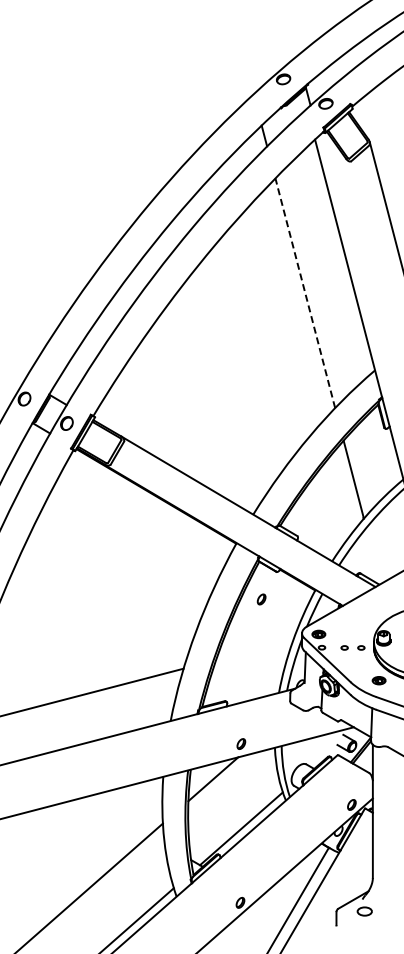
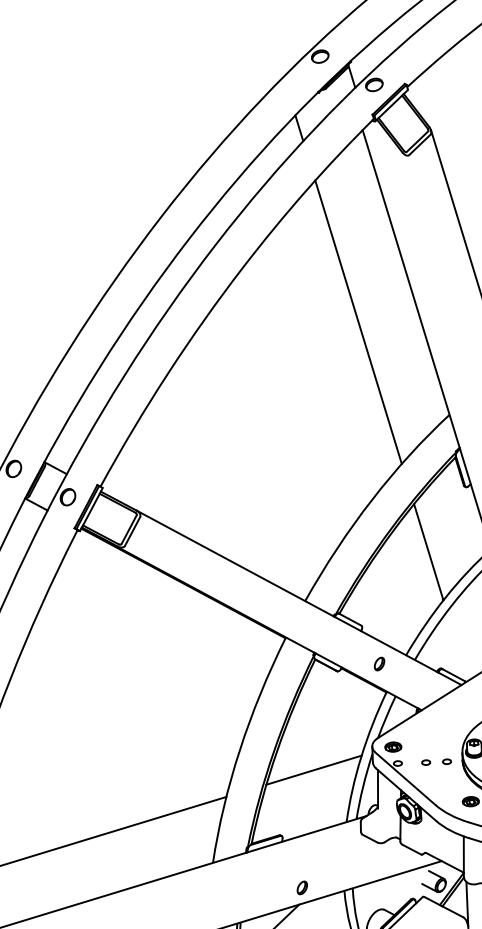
line: (305, 293) -> (358, 322), dashed -> solid
part: (261, 599) -> (379, 664), moved
line: (254, 650) -> (313, 770), added

